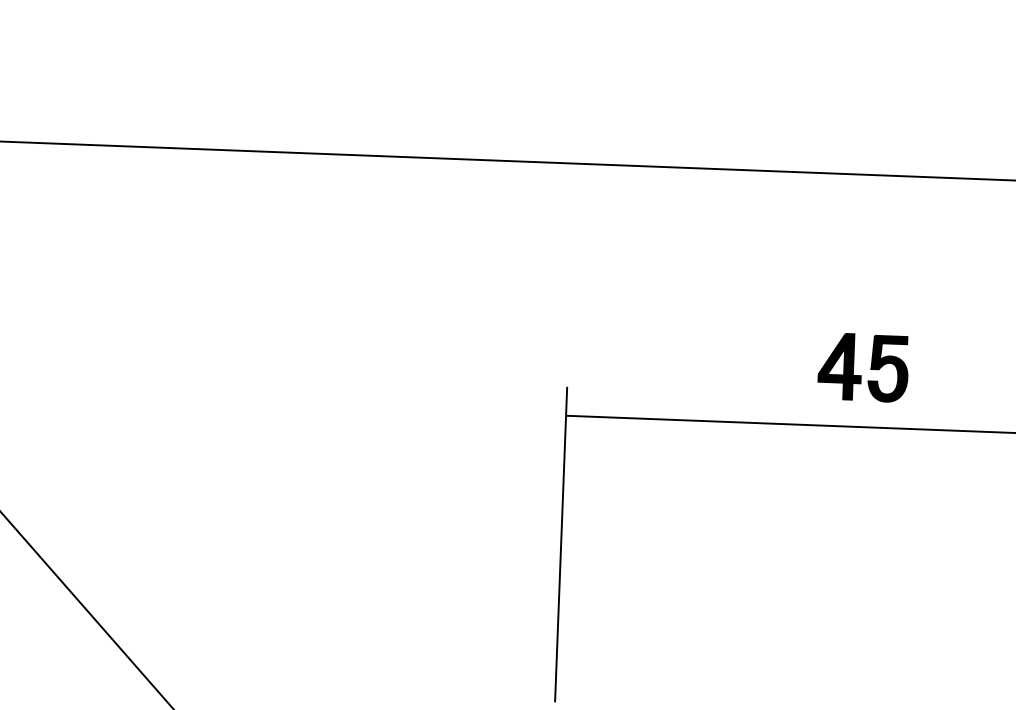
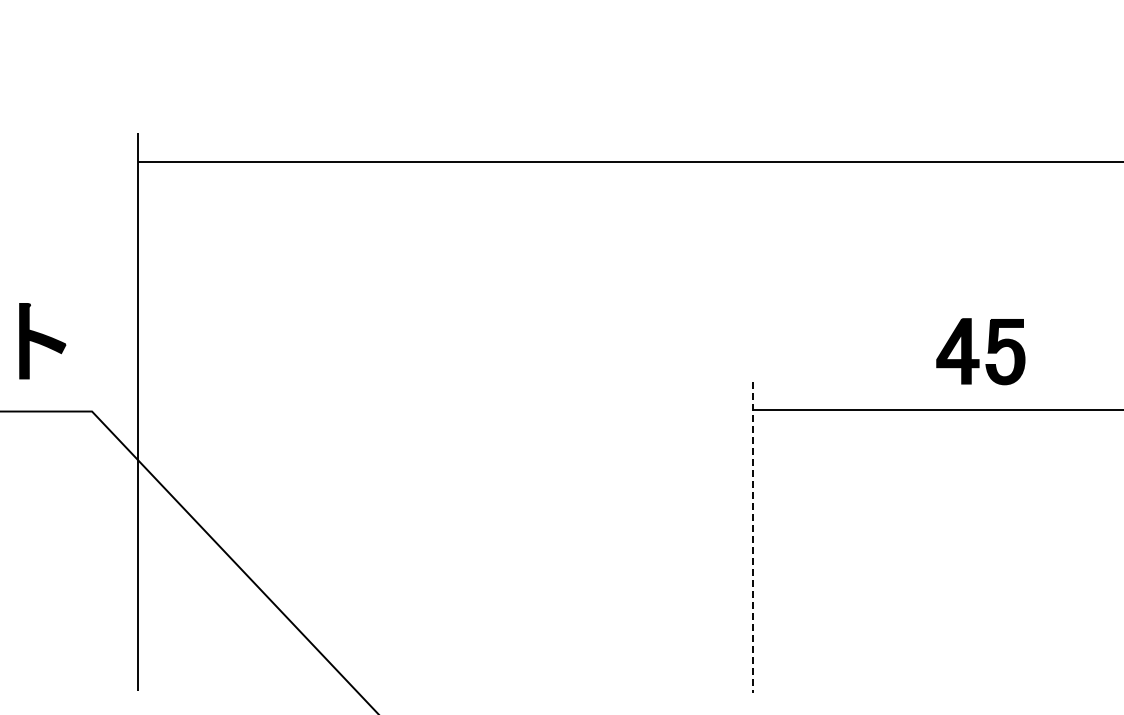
part: (870, 368) -> (987, 352), moved
line: (561, 544) -> (753, 537), solid -> dashed

